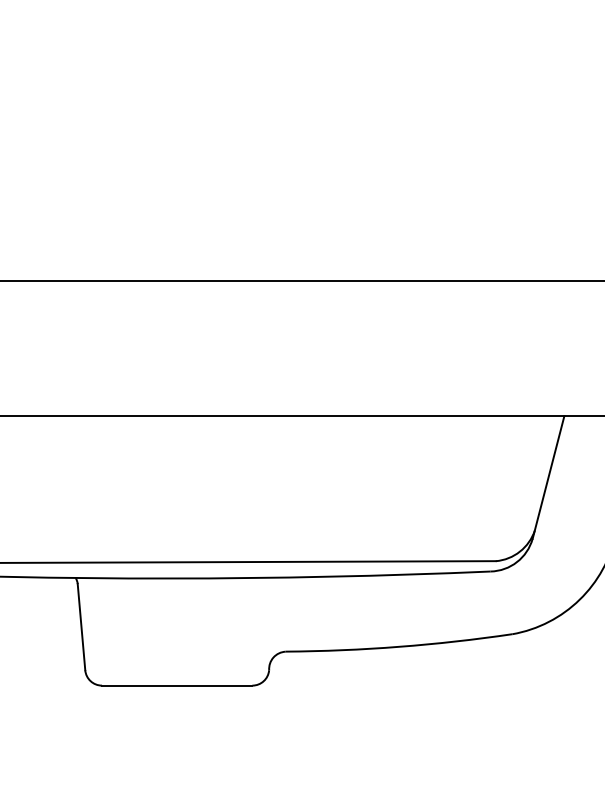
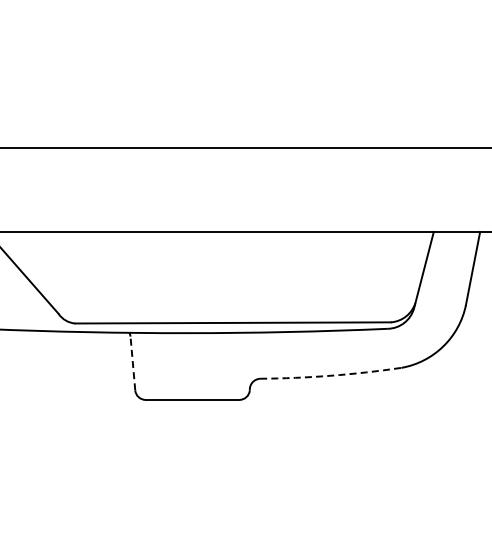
line: (80, 627) -> (132, 363), solid -> dashed
arc: (398, 646) -> (330, 375), solid -> dashed

